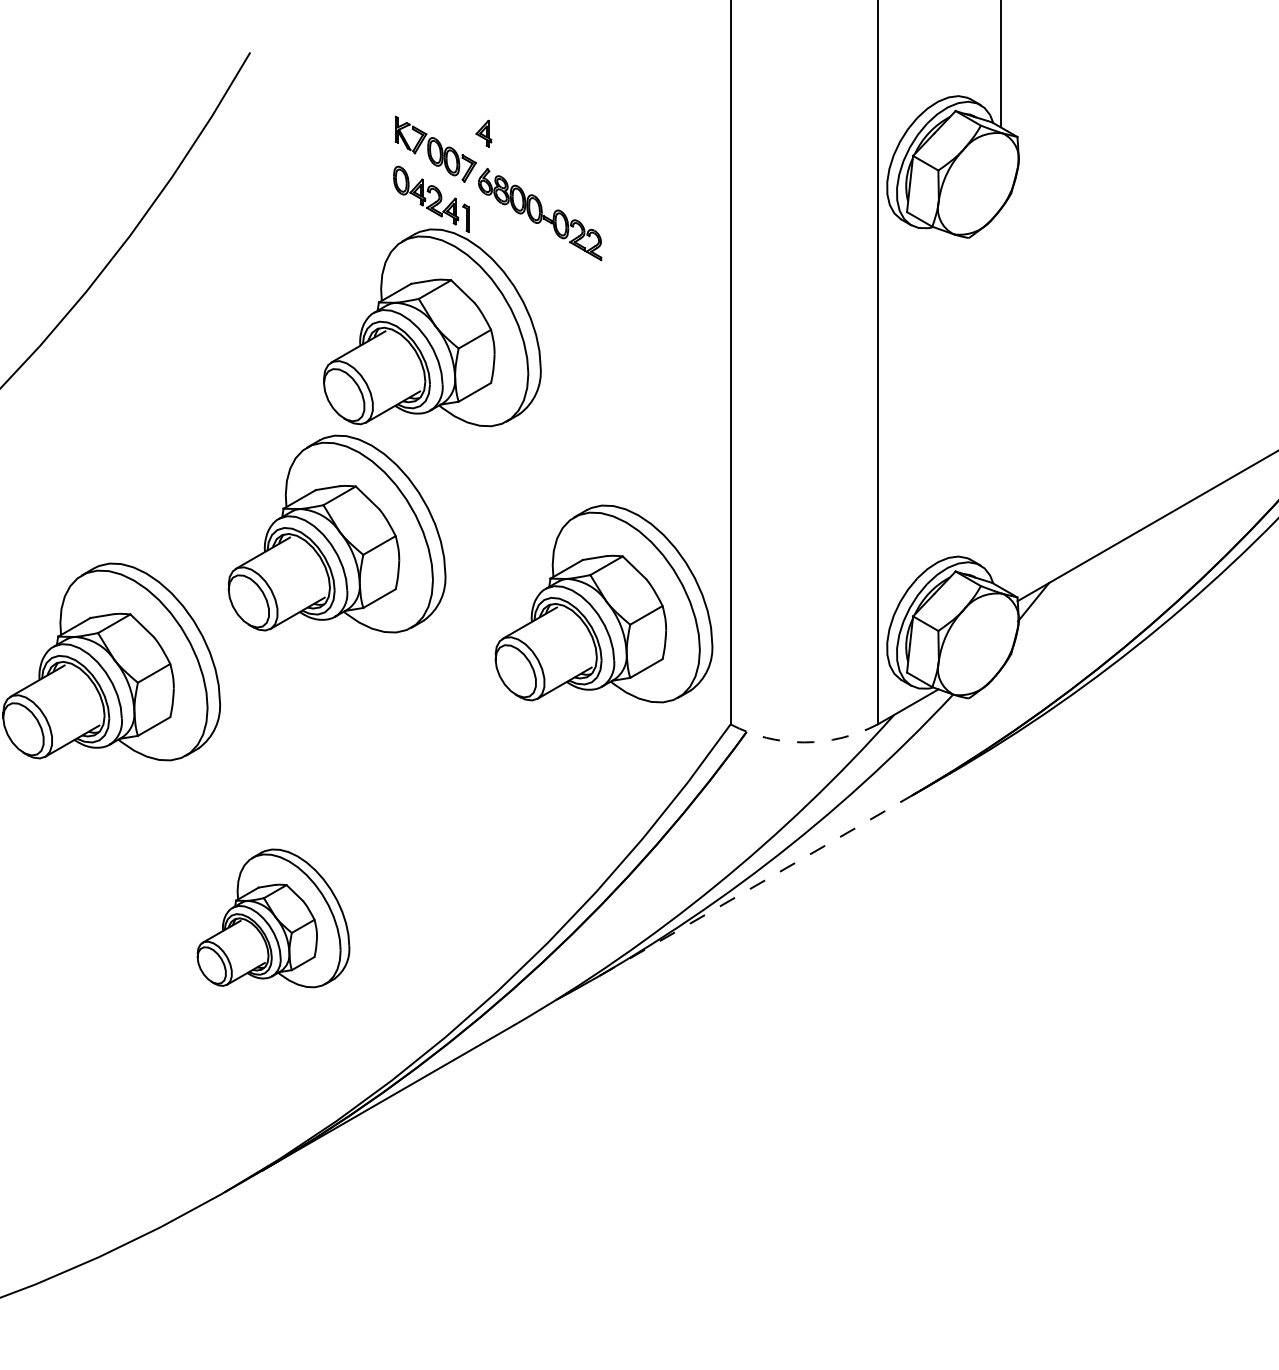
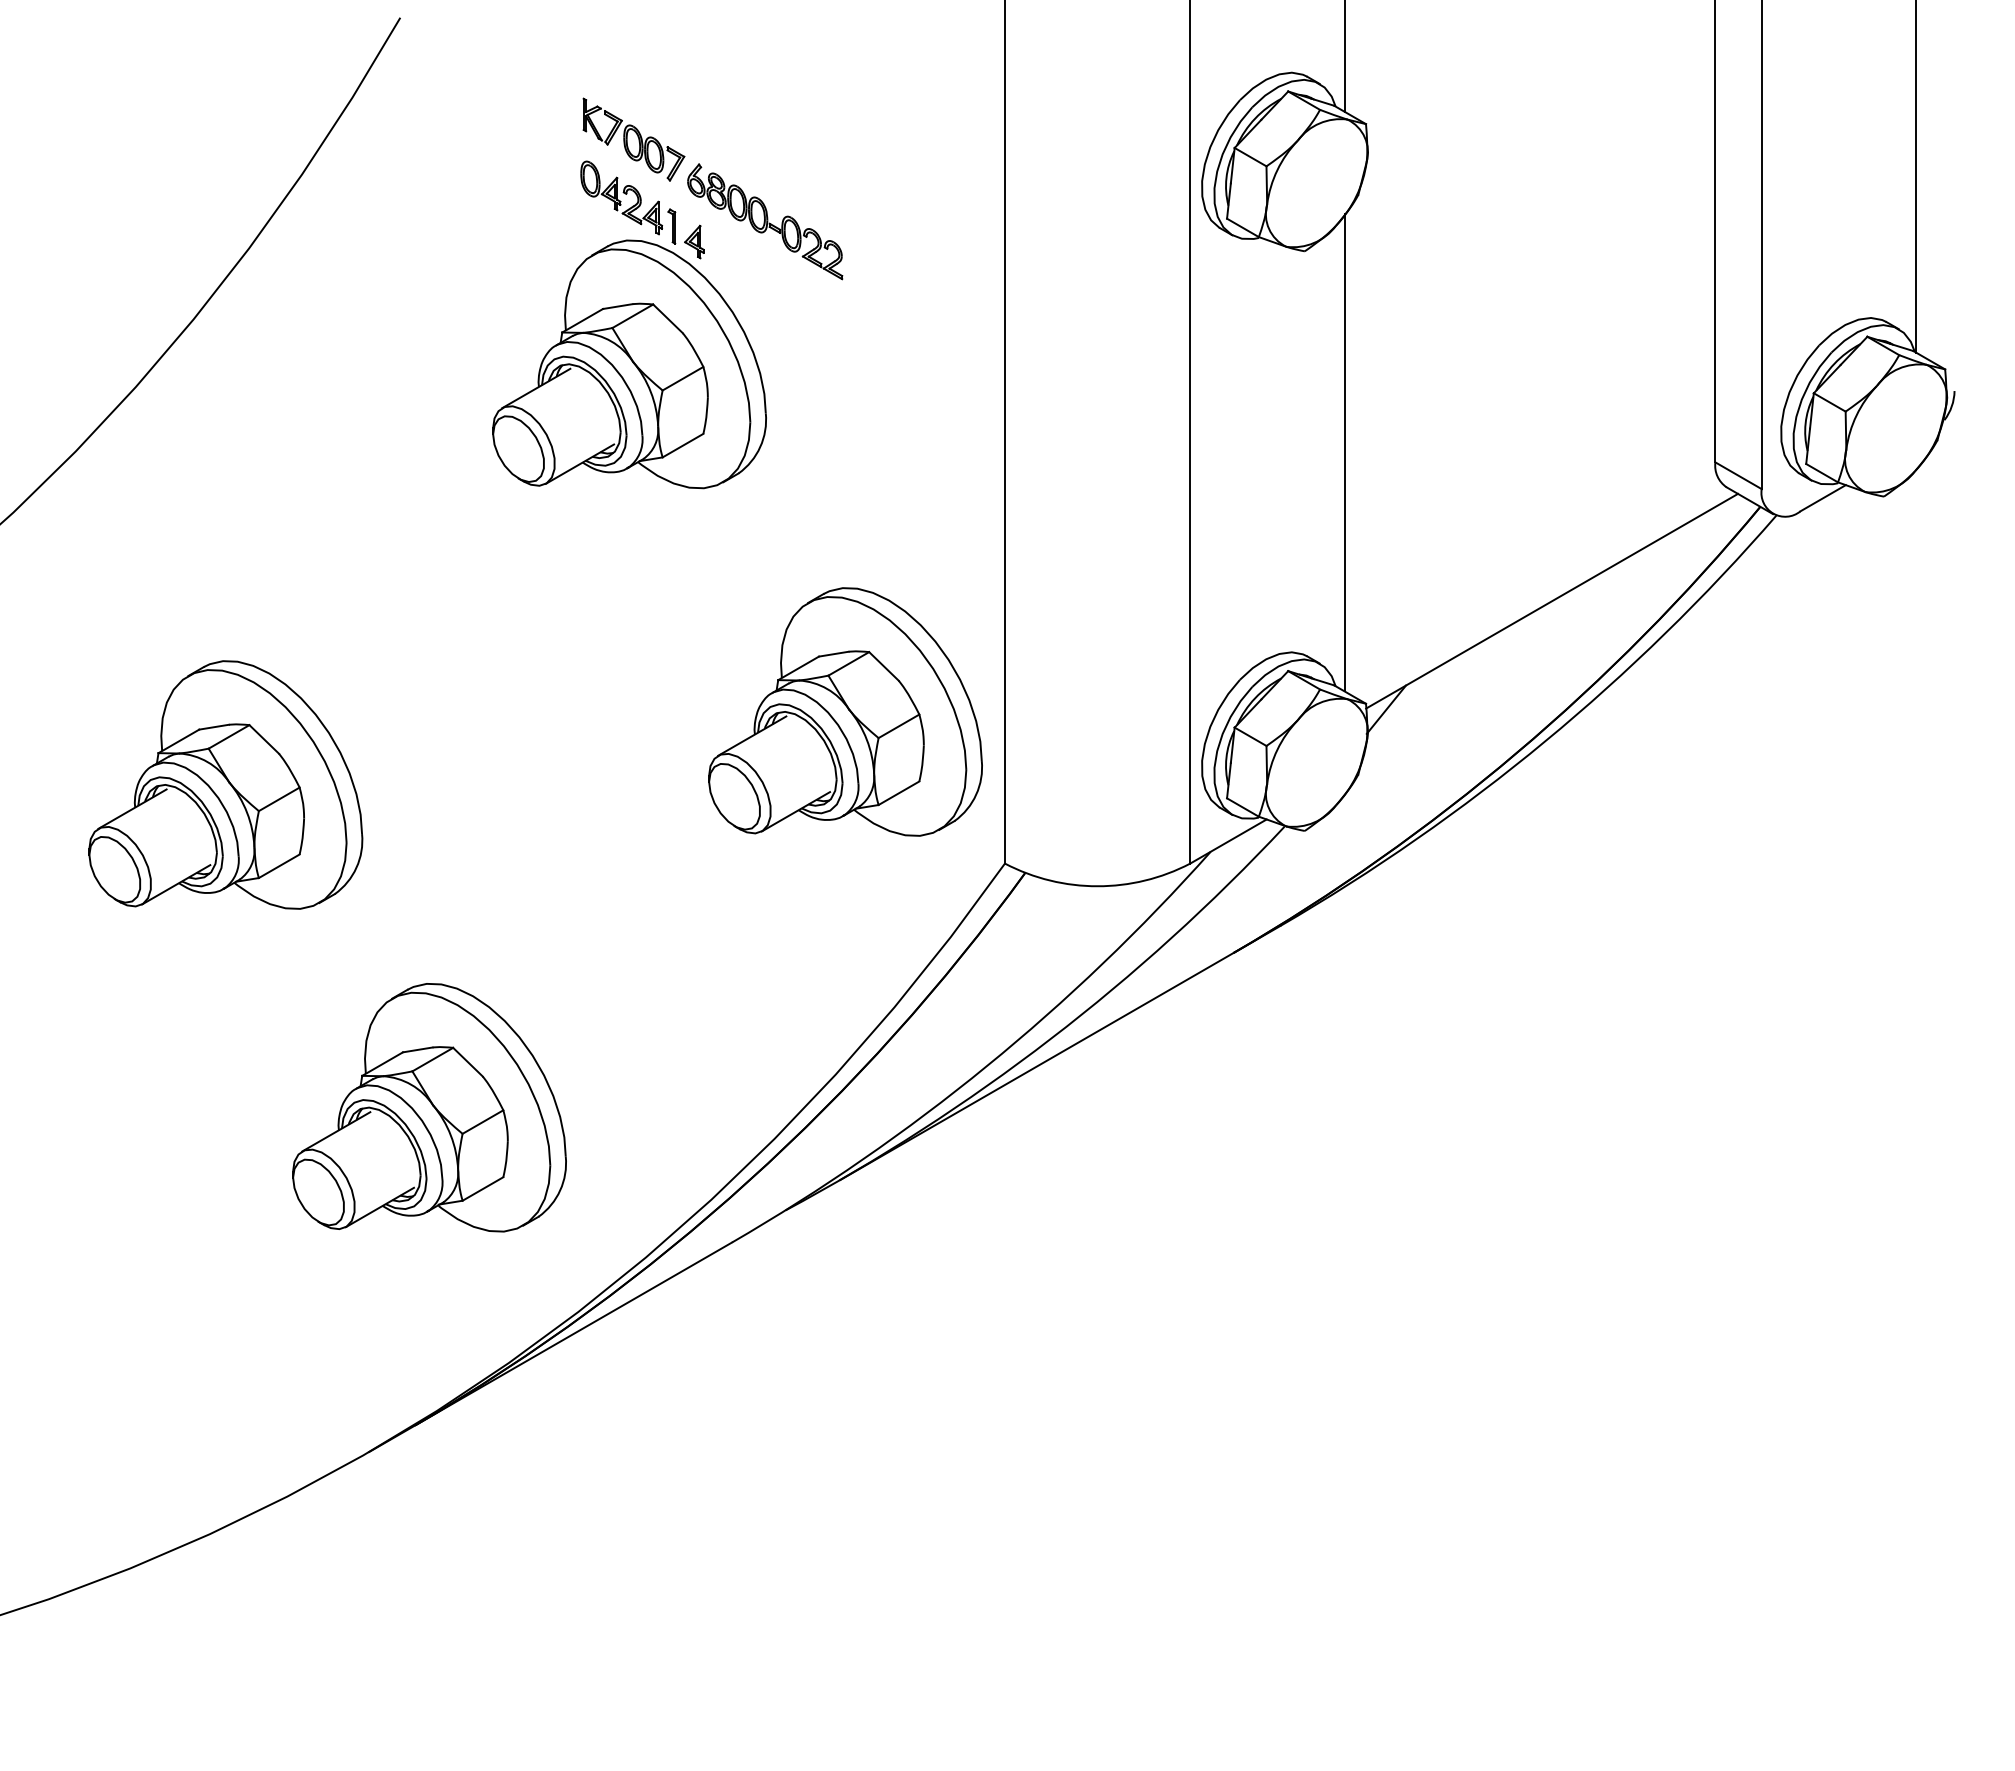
part: (483, 133) -> (694, 241), moved
line: (1000, 397) -> (1344, 452), added
part: (337, 533) -> (509, 623), removed
arc: (804, 742) -> (1097, 886), dashed -> solid
line: (756, 885) -> (1037, 1066), dashed -> solid
part: (273, 918) -> (429, 1107), size x1.43

